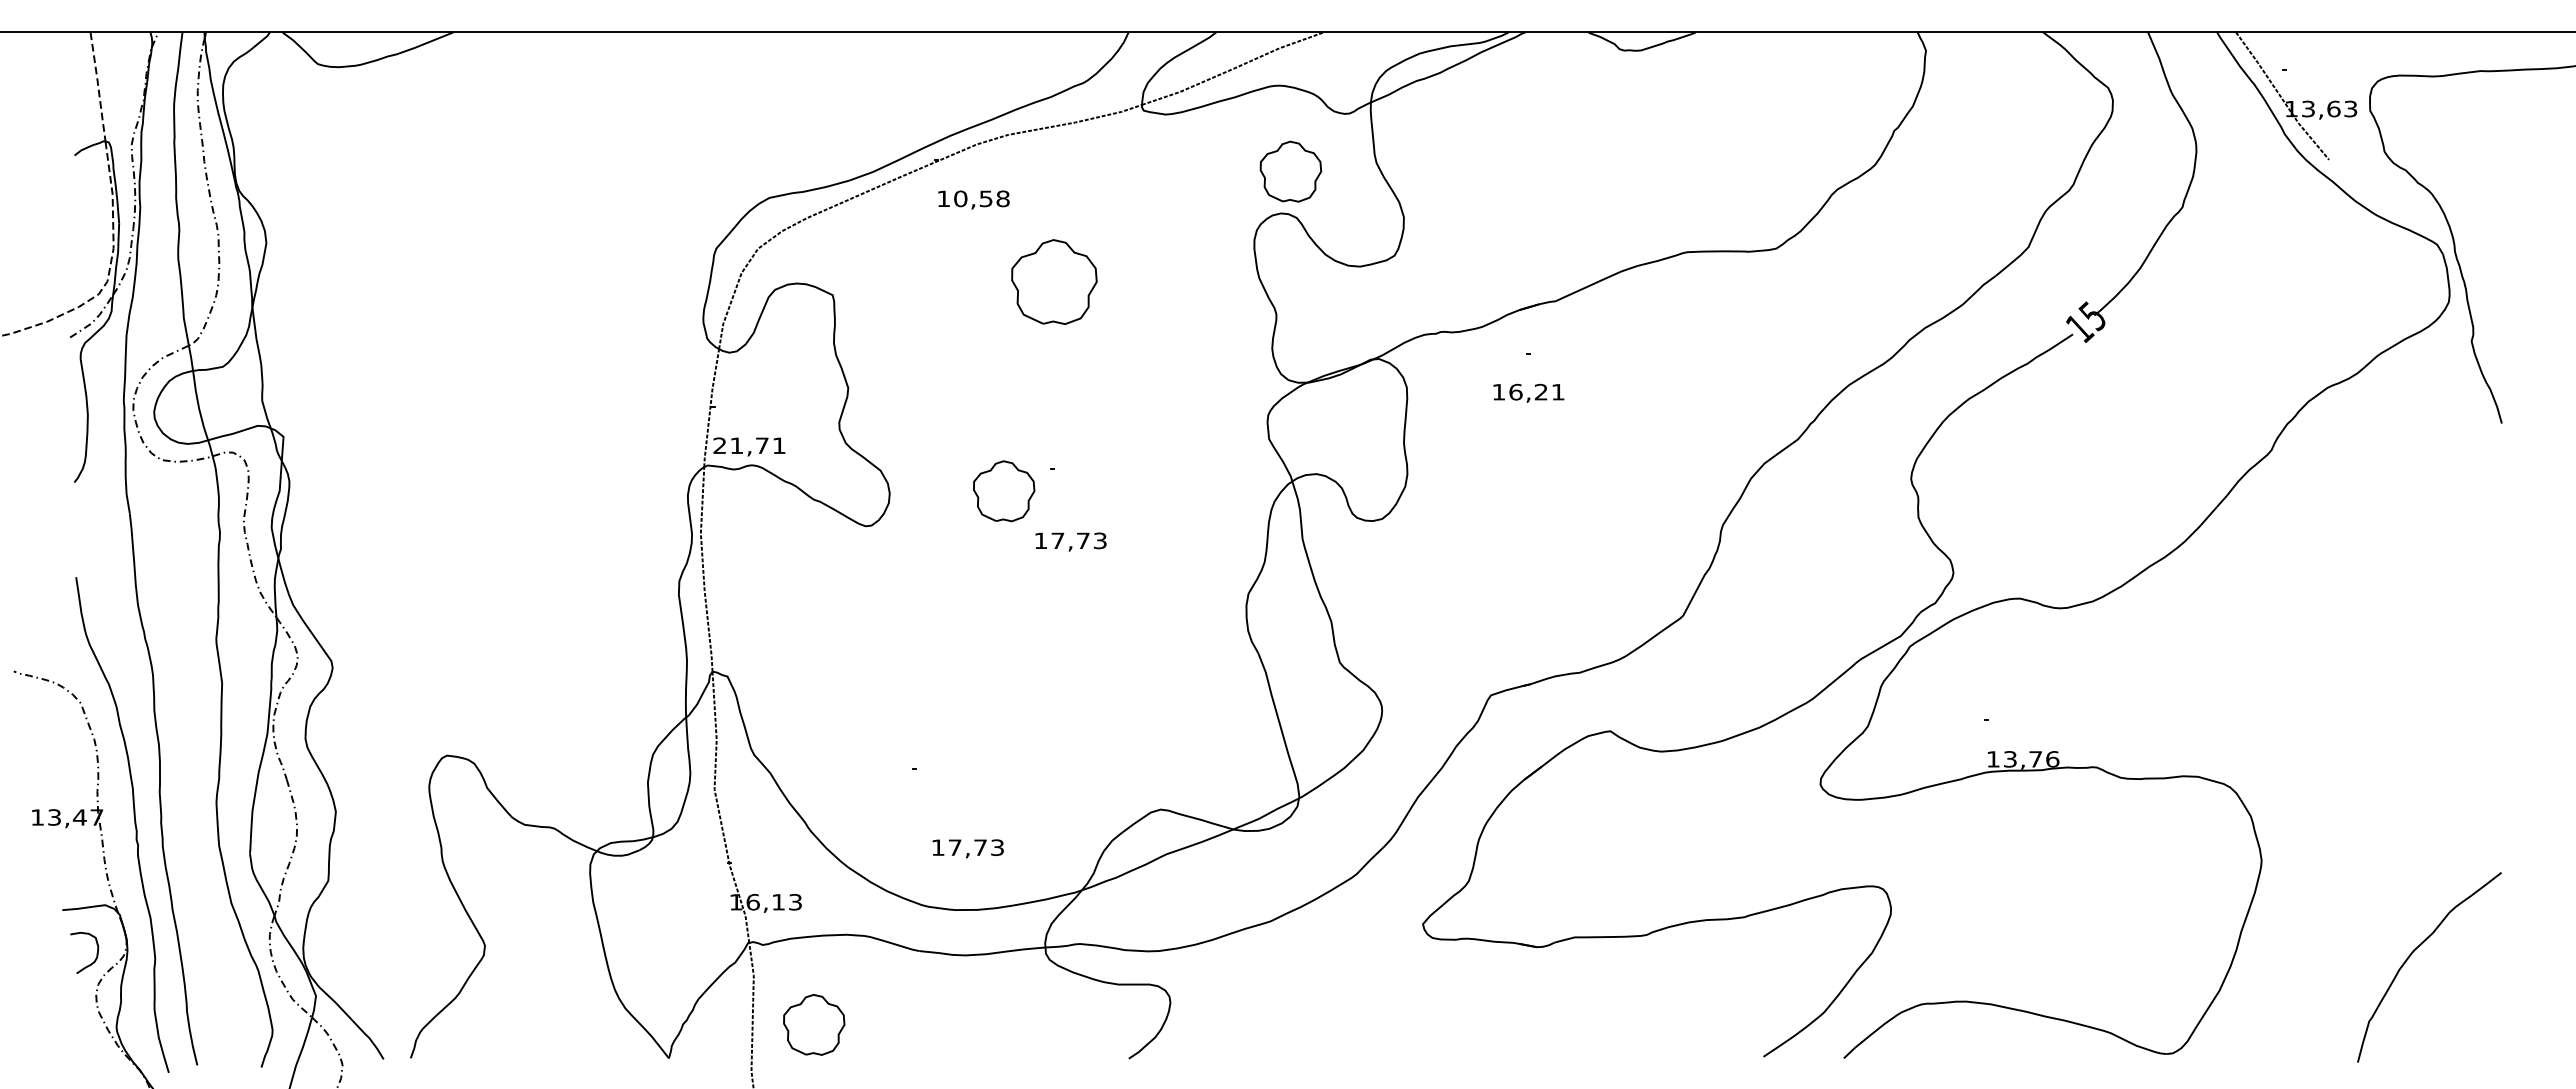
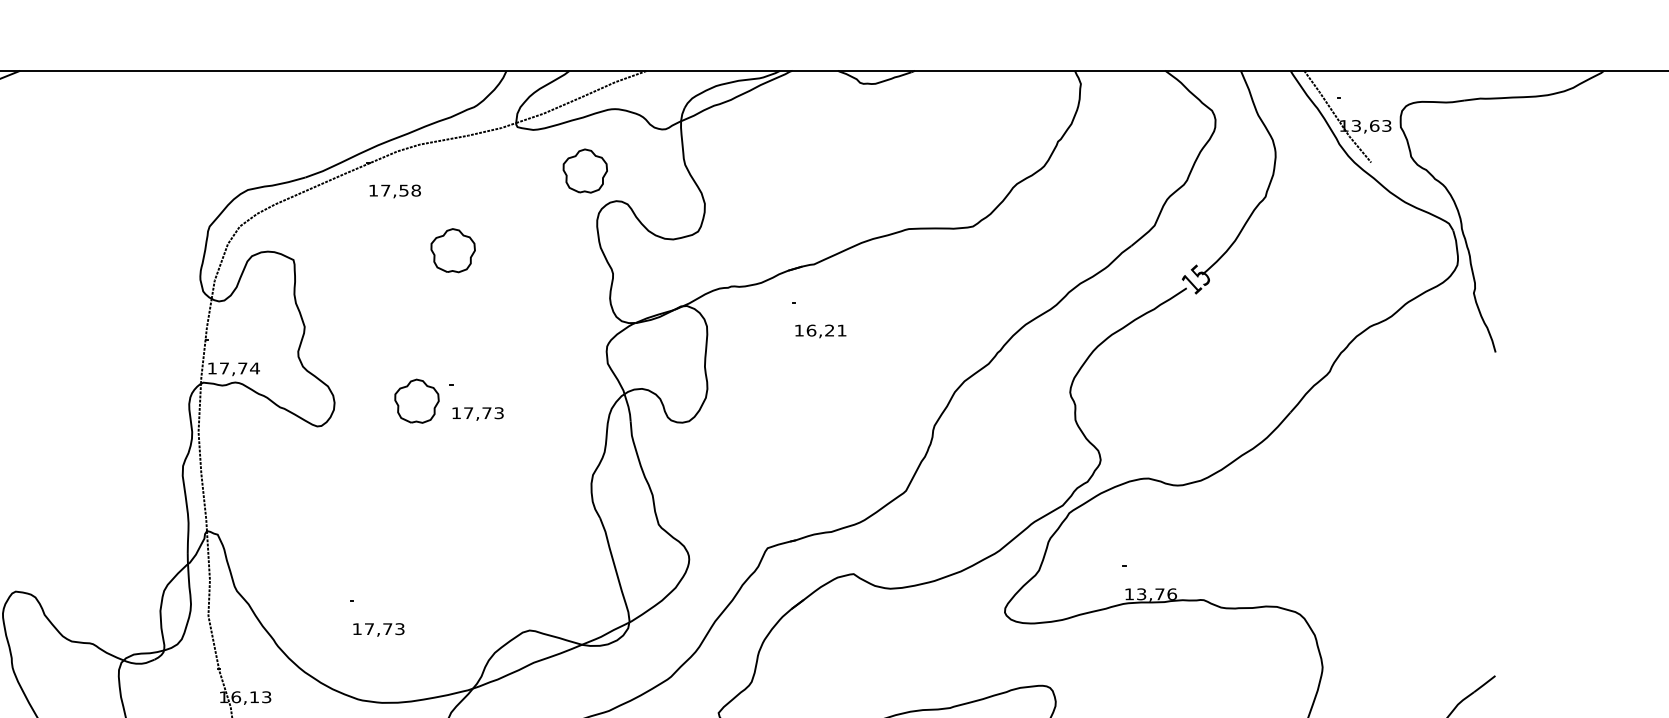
part: (1290, 171) -> (585, 170), moved
text: (960, 198) -> (385, 190), 10,58 -> 17,58
part: (1054, 282) -> (453, 250), size x0.71
text: (1528, 392) -> (820, 330), moved
text: (749, 445) -> (233, 368), 21,71 -> 17,74
text: (1070, 541) -> (477, 413), moved
text: (967, 848) -> (378, 629), moved

